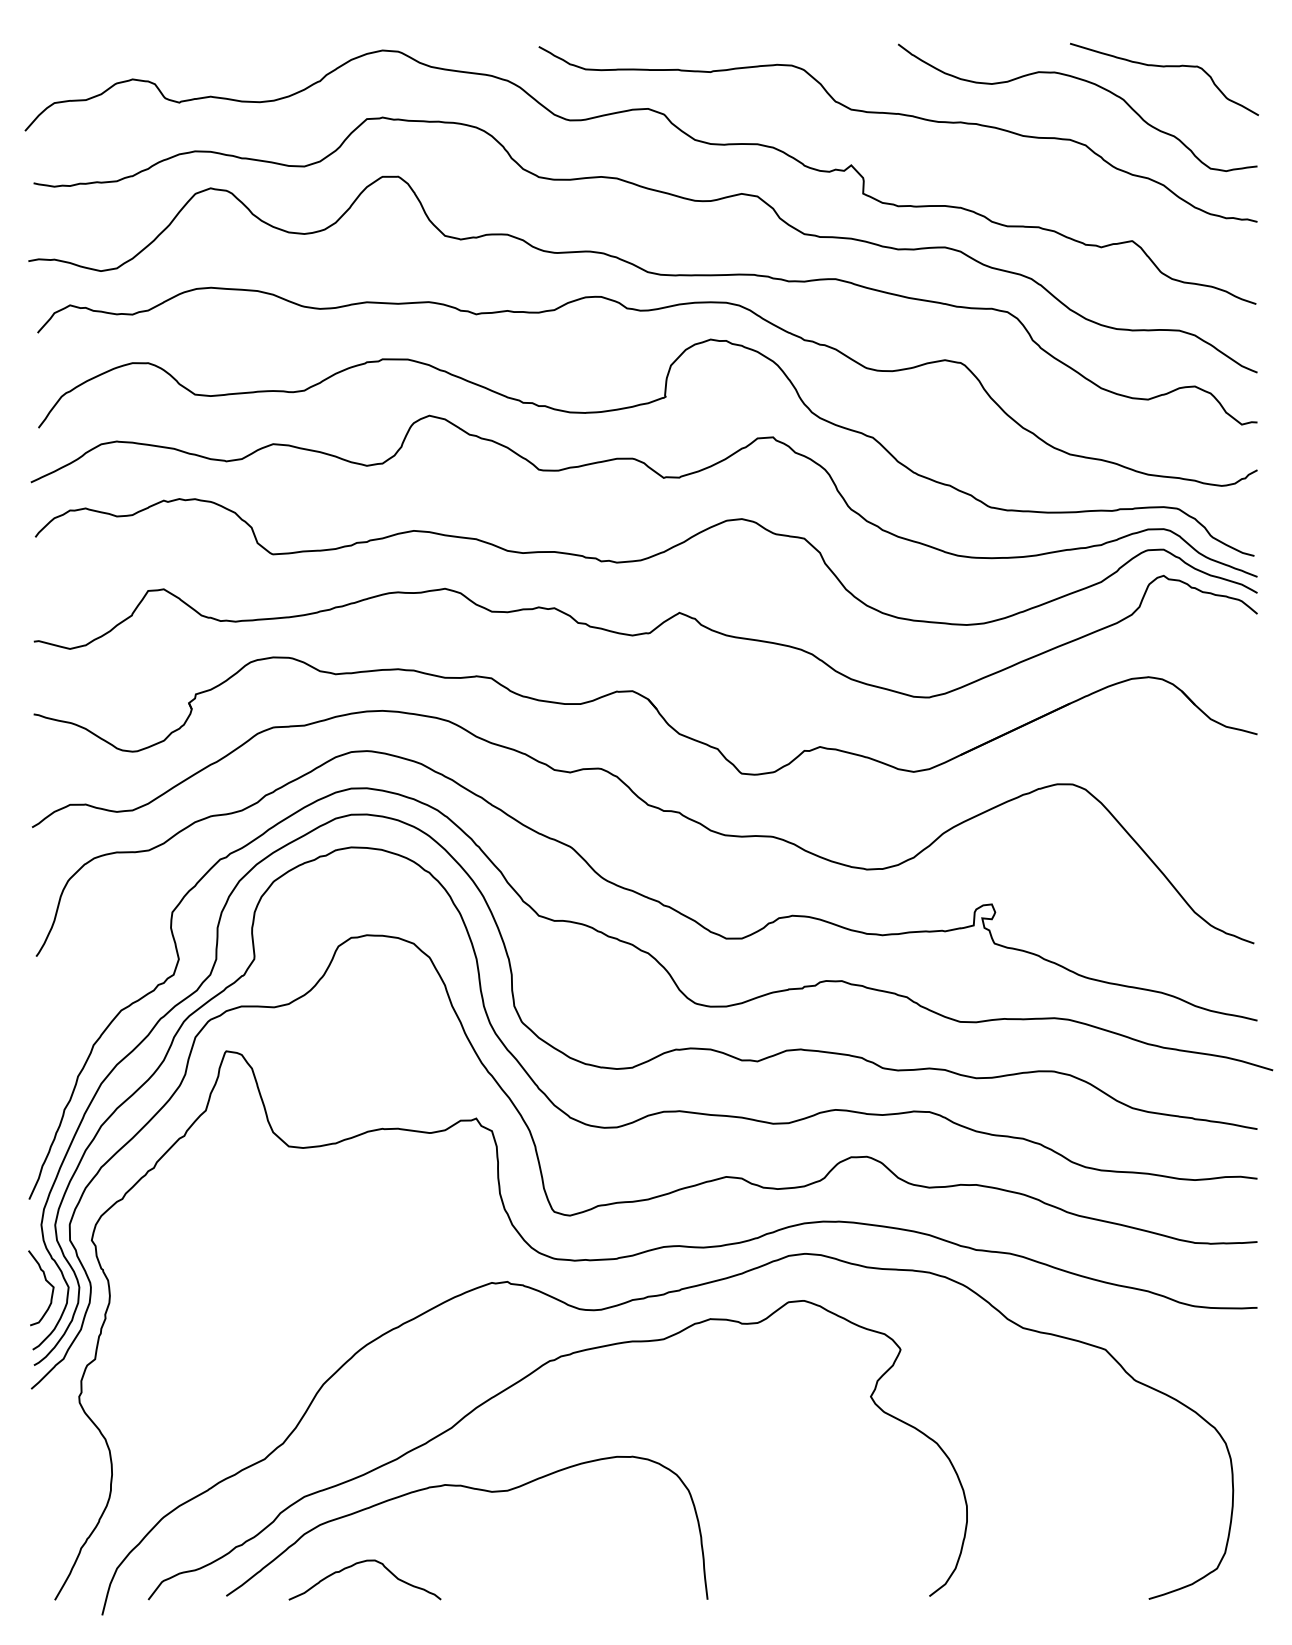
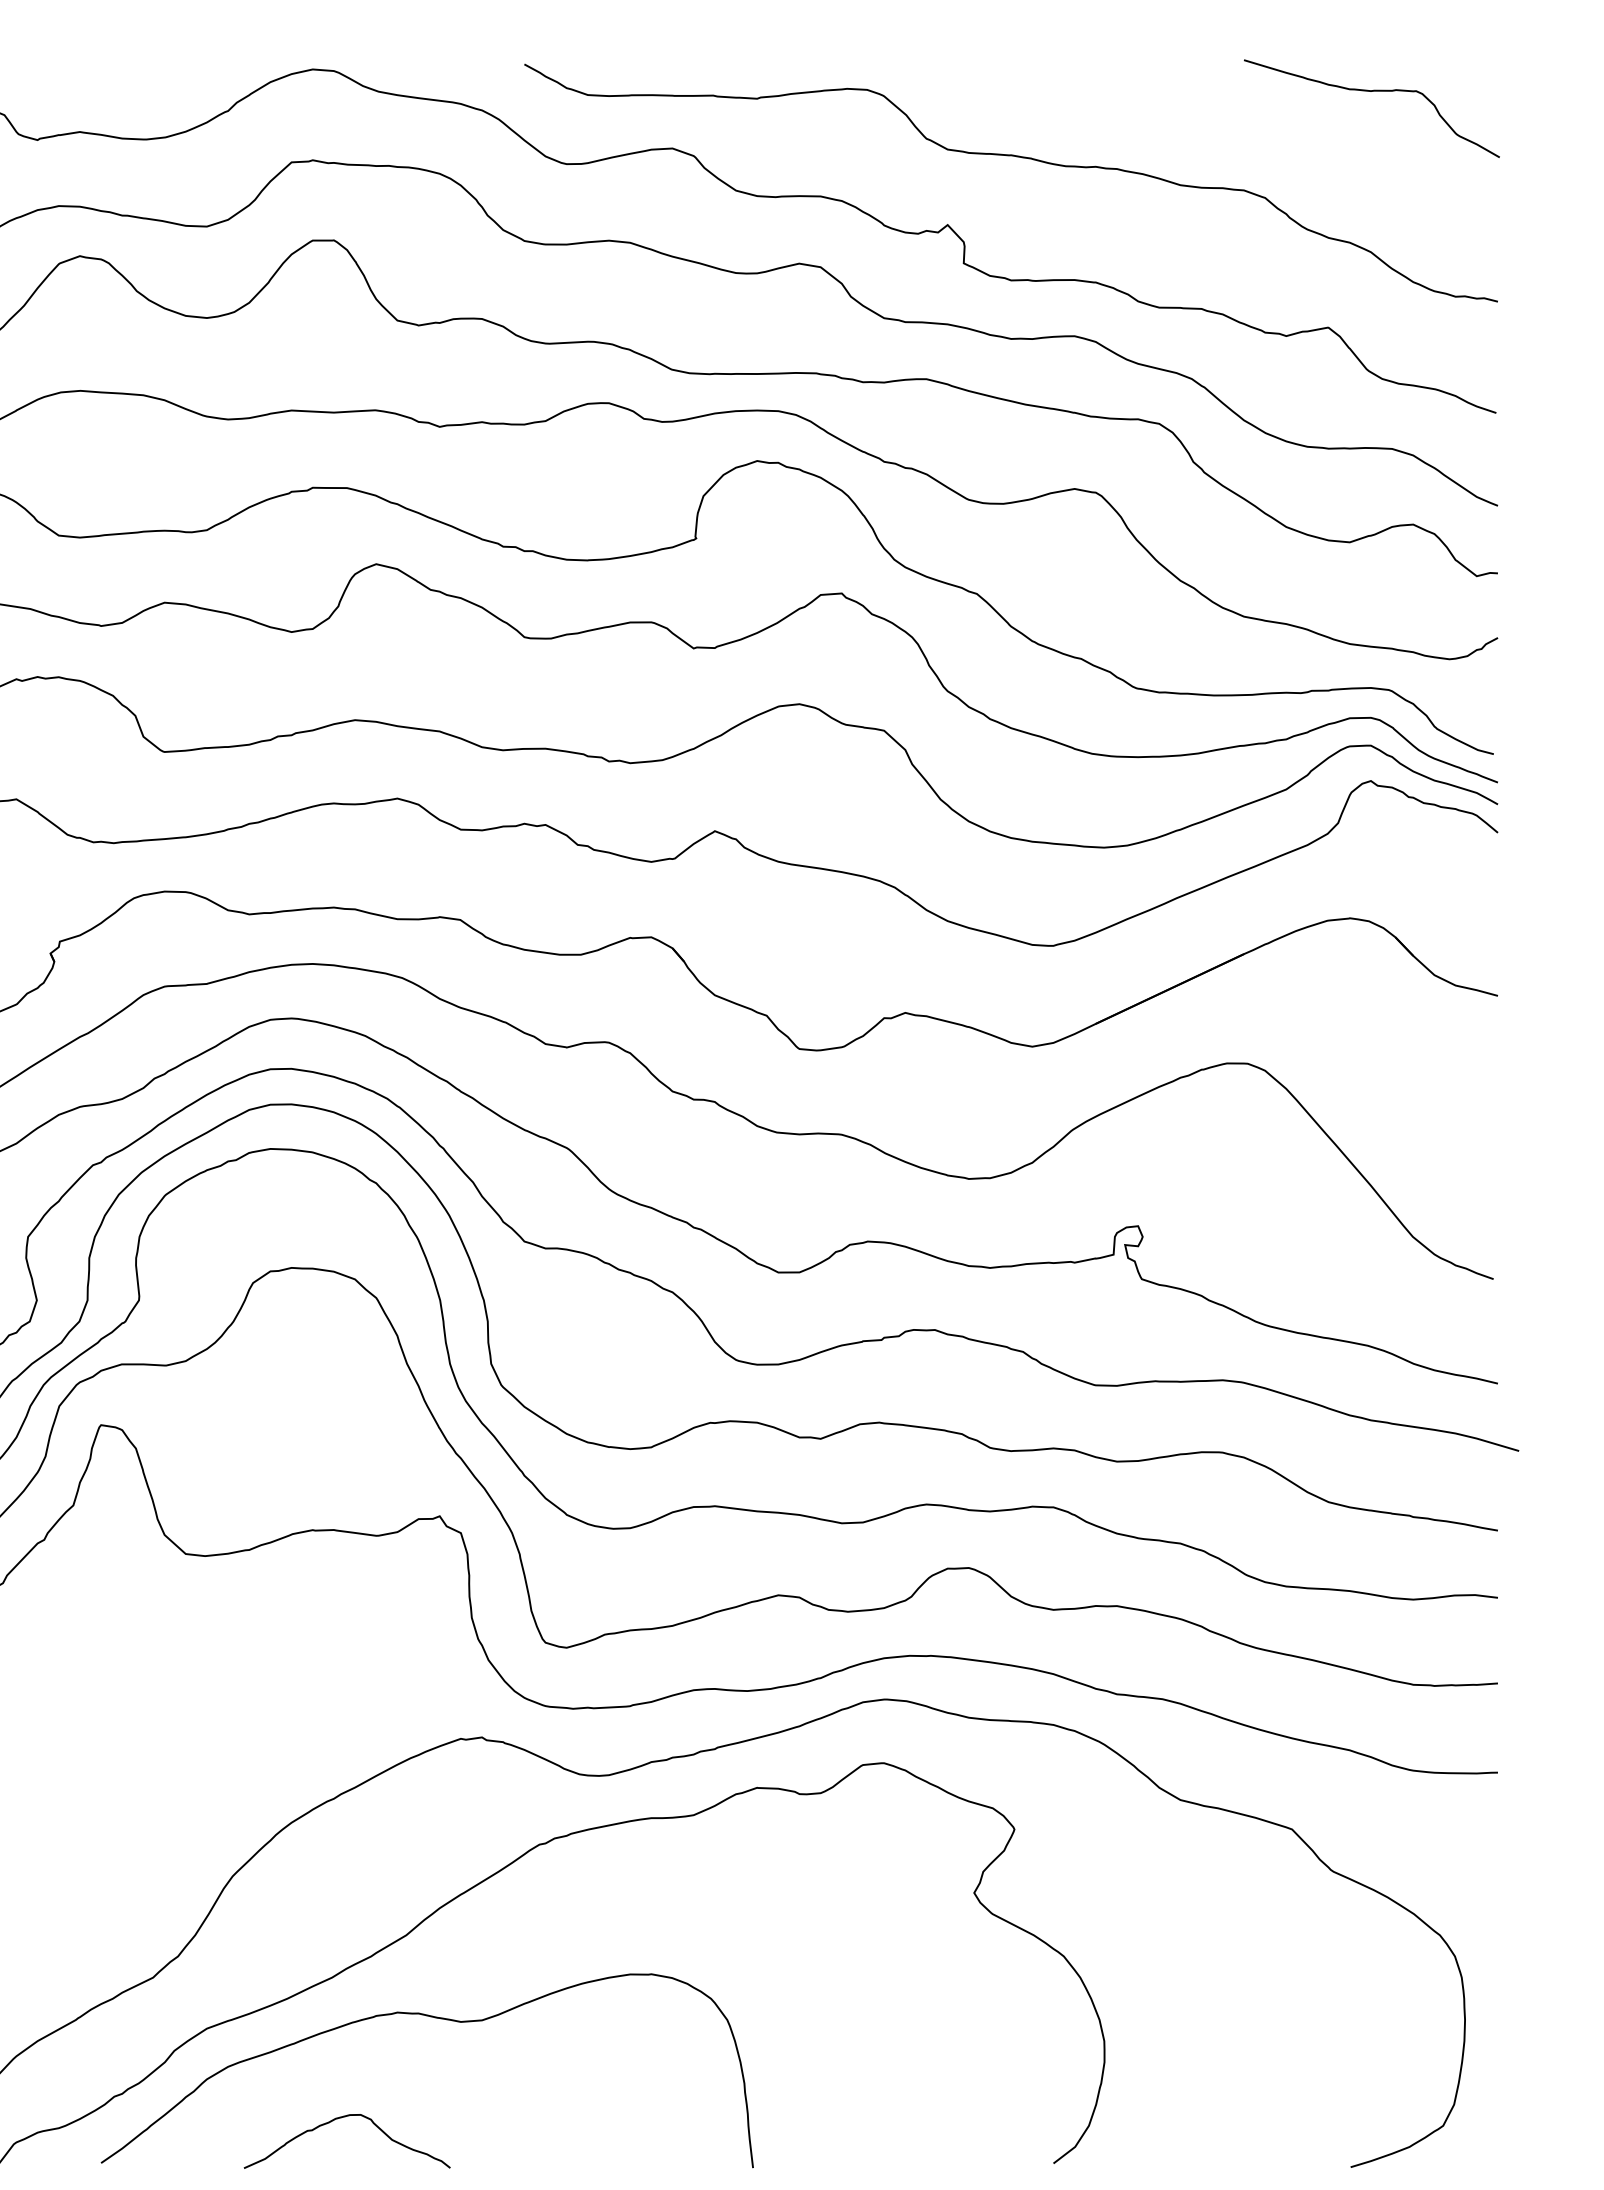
curve: (1086, 82) -> (1266, 112), removed
curve: (360, 1563) -> (341, 2118), moved

